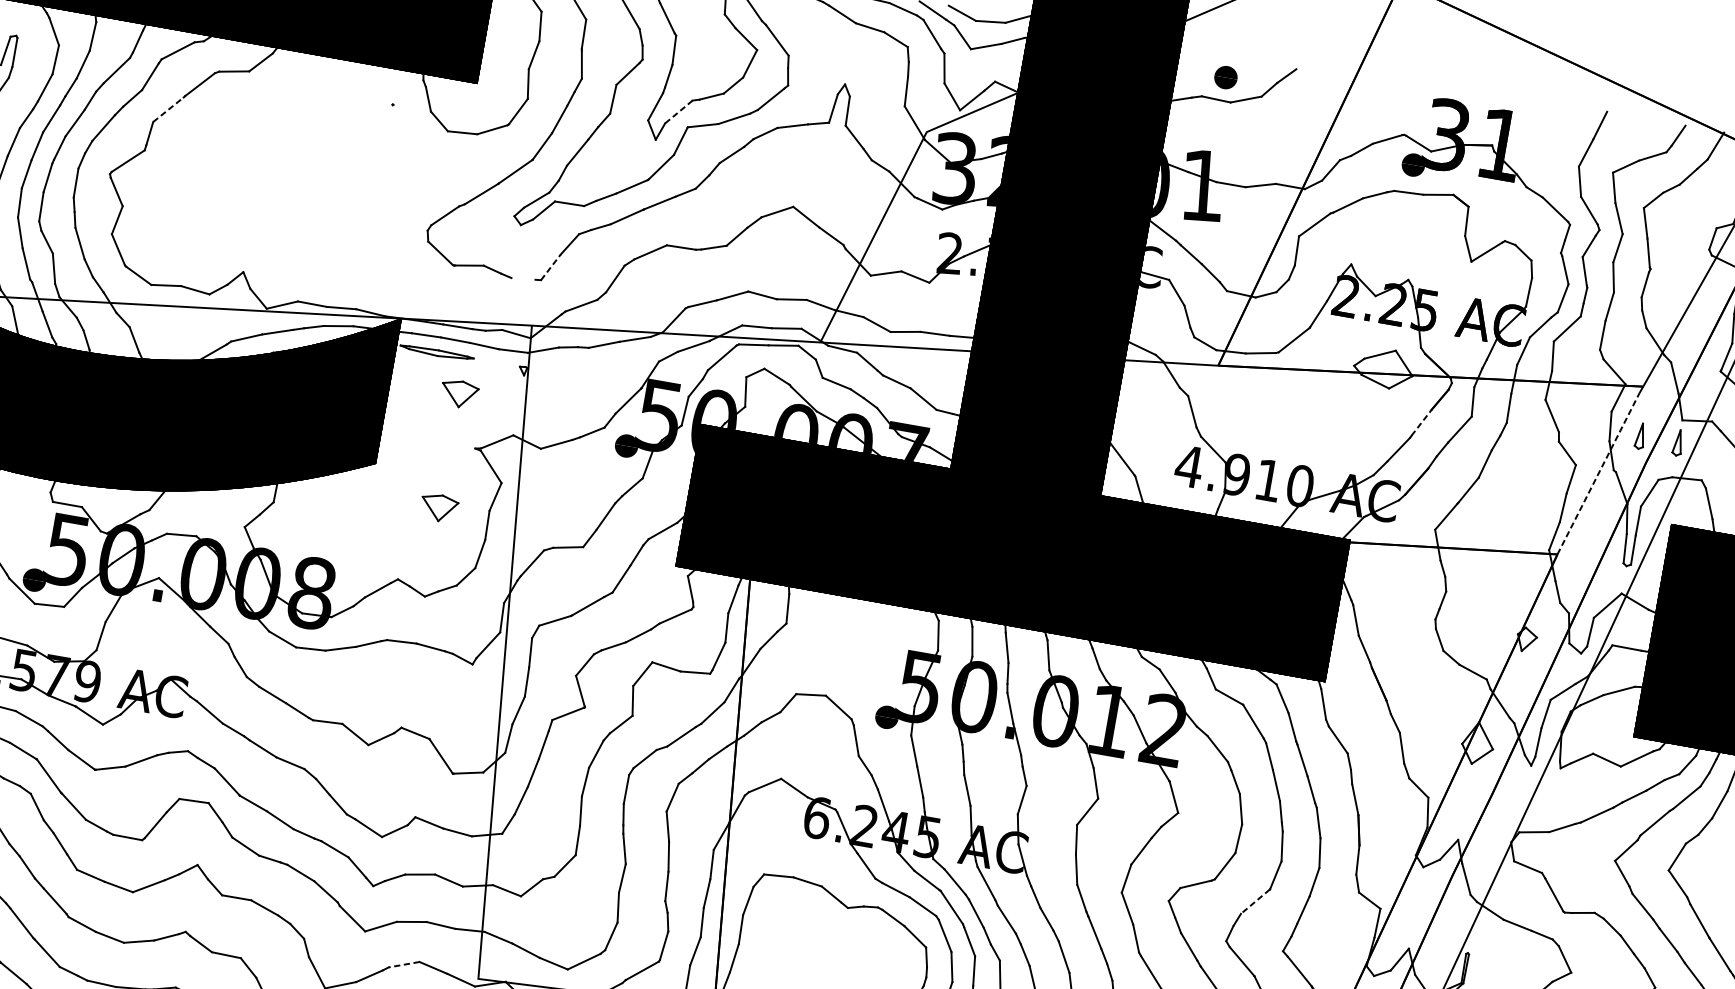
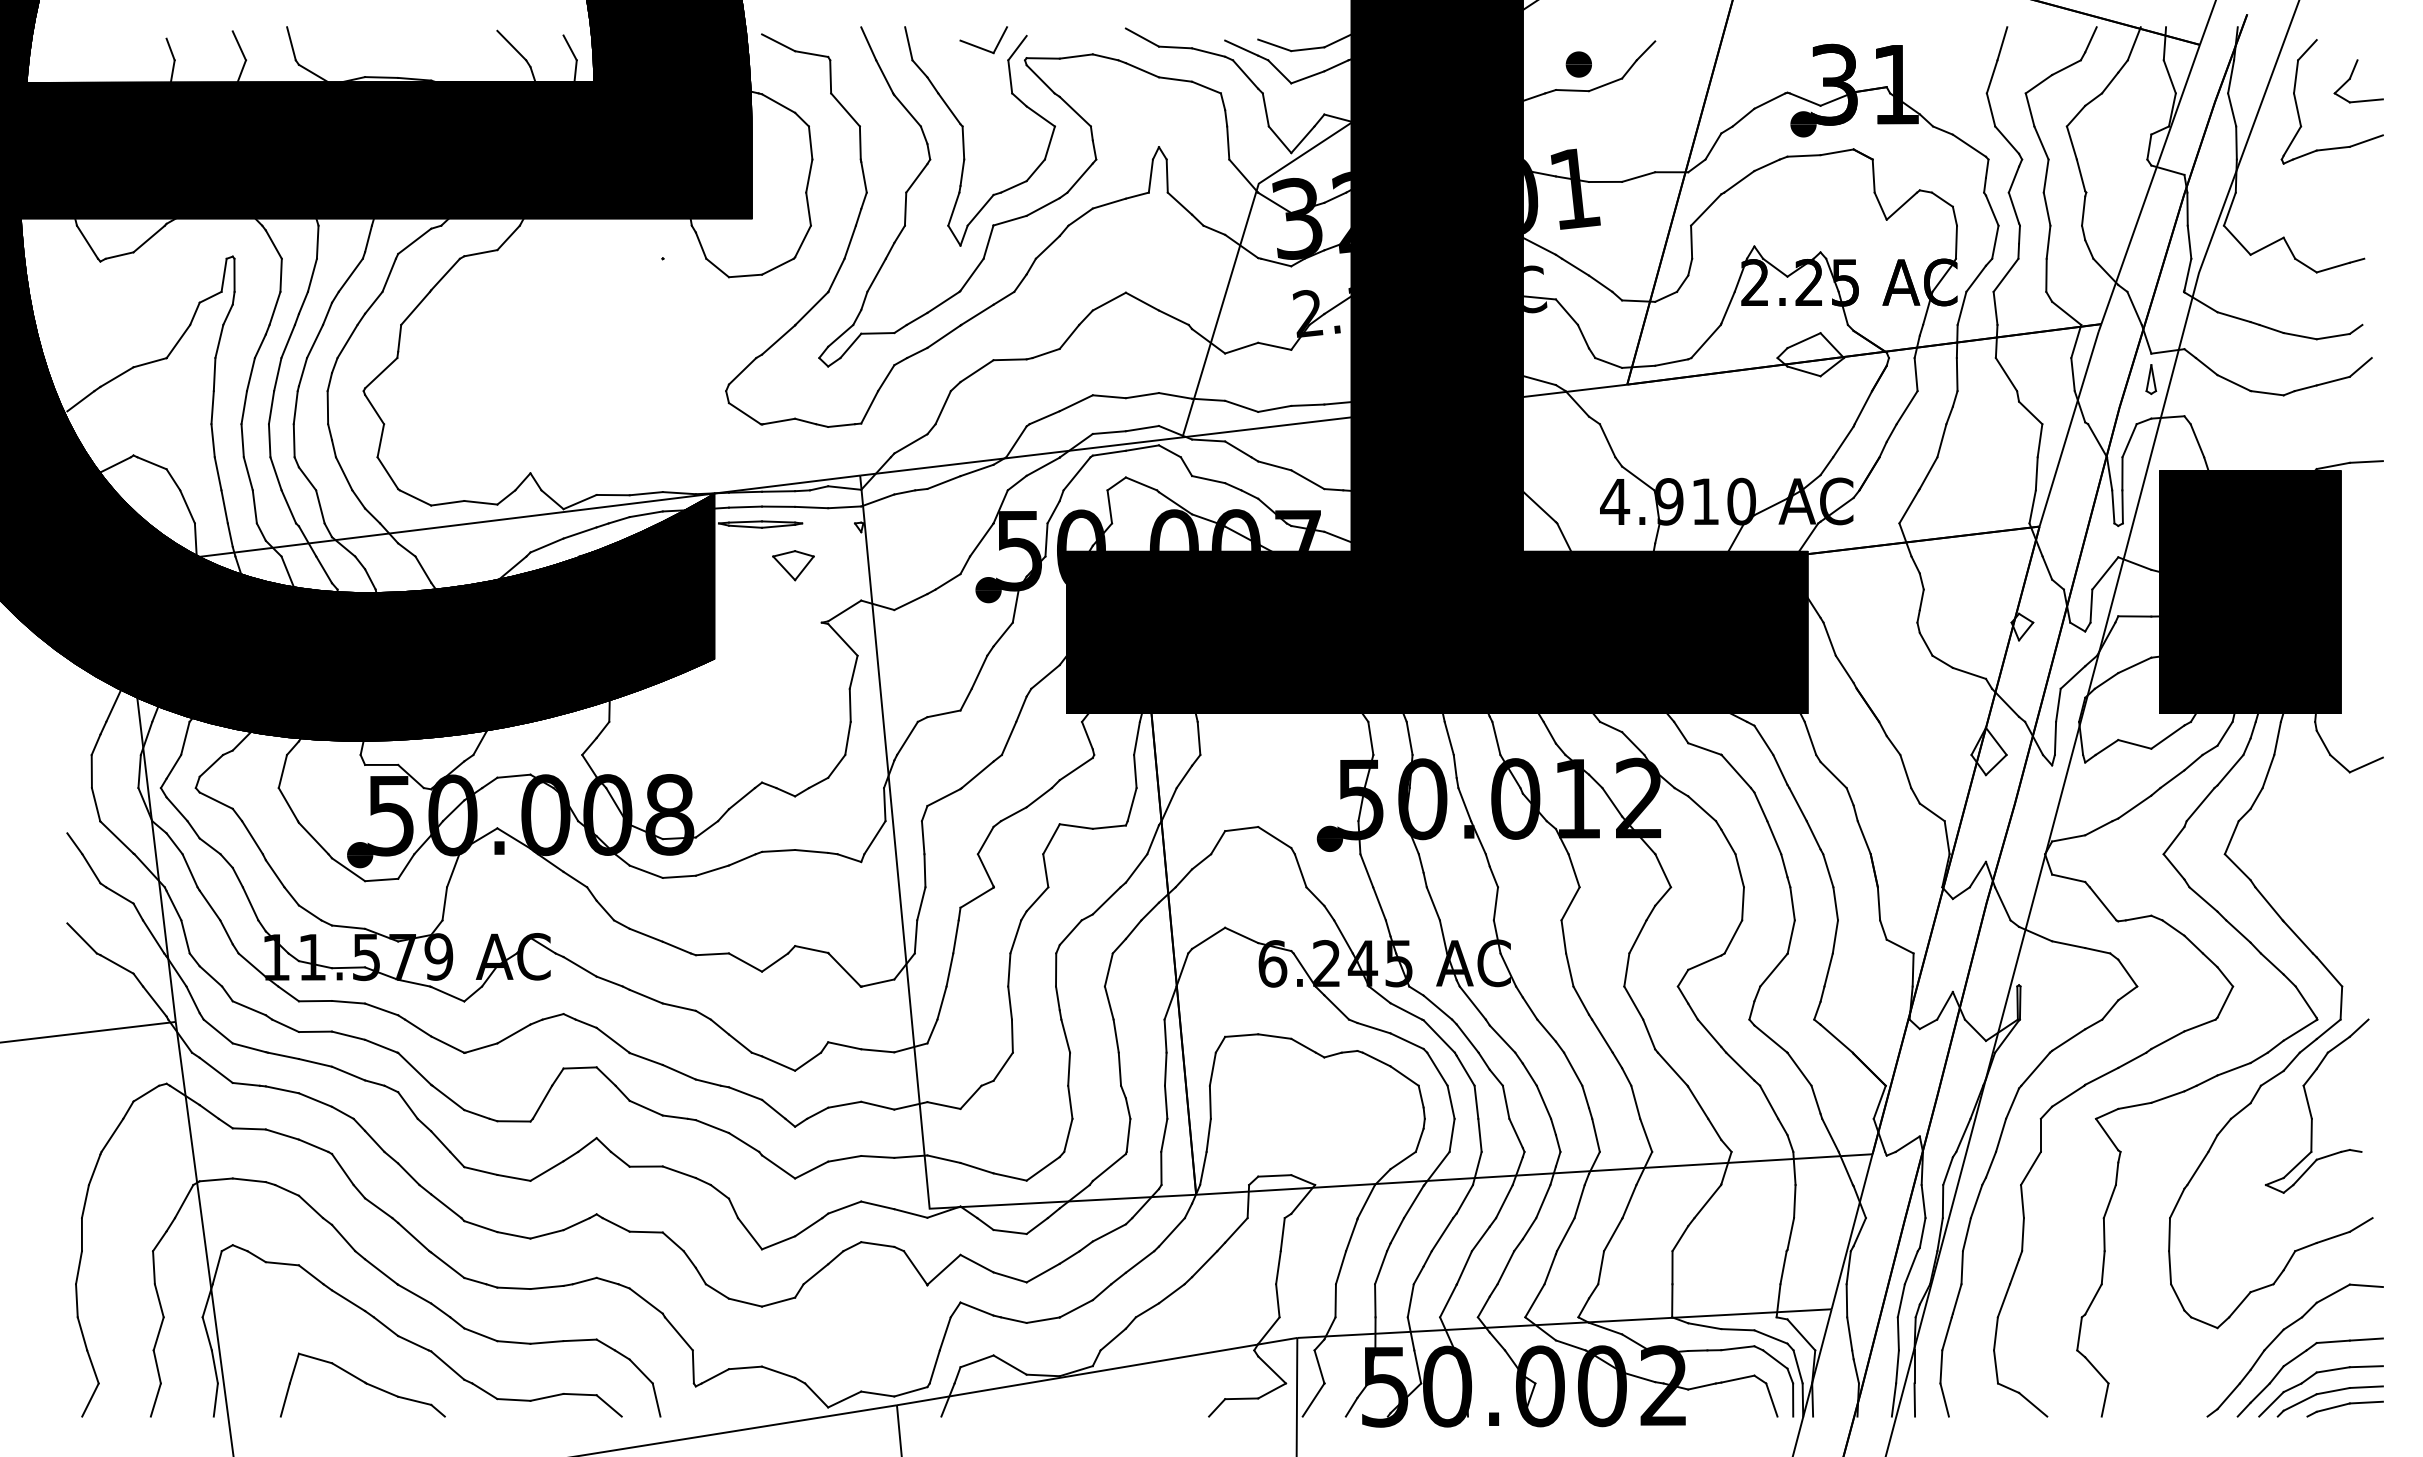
line: (168, 109) -> (415, 308), dashed -> solid
line: (678, 112) -> (980, 210), dashed -> solid
line: (550, 266) -> (869, 406), dashed -> solid
line: (523, 278) -> (841, 425), added
line: (1421, 422) -> (1863, 407), dashed -> solid
part: (1640, 436) -> (2108, 379), removed
line: (1598, 474) -> (2069, 429), dashed -> solid
part: (439, 507) -> (793, 695), removed
line: (1255, 901) -> (1773, 970), dashed -> solid
line: (403, 964) -> (844, 1207), dashed -> solid

